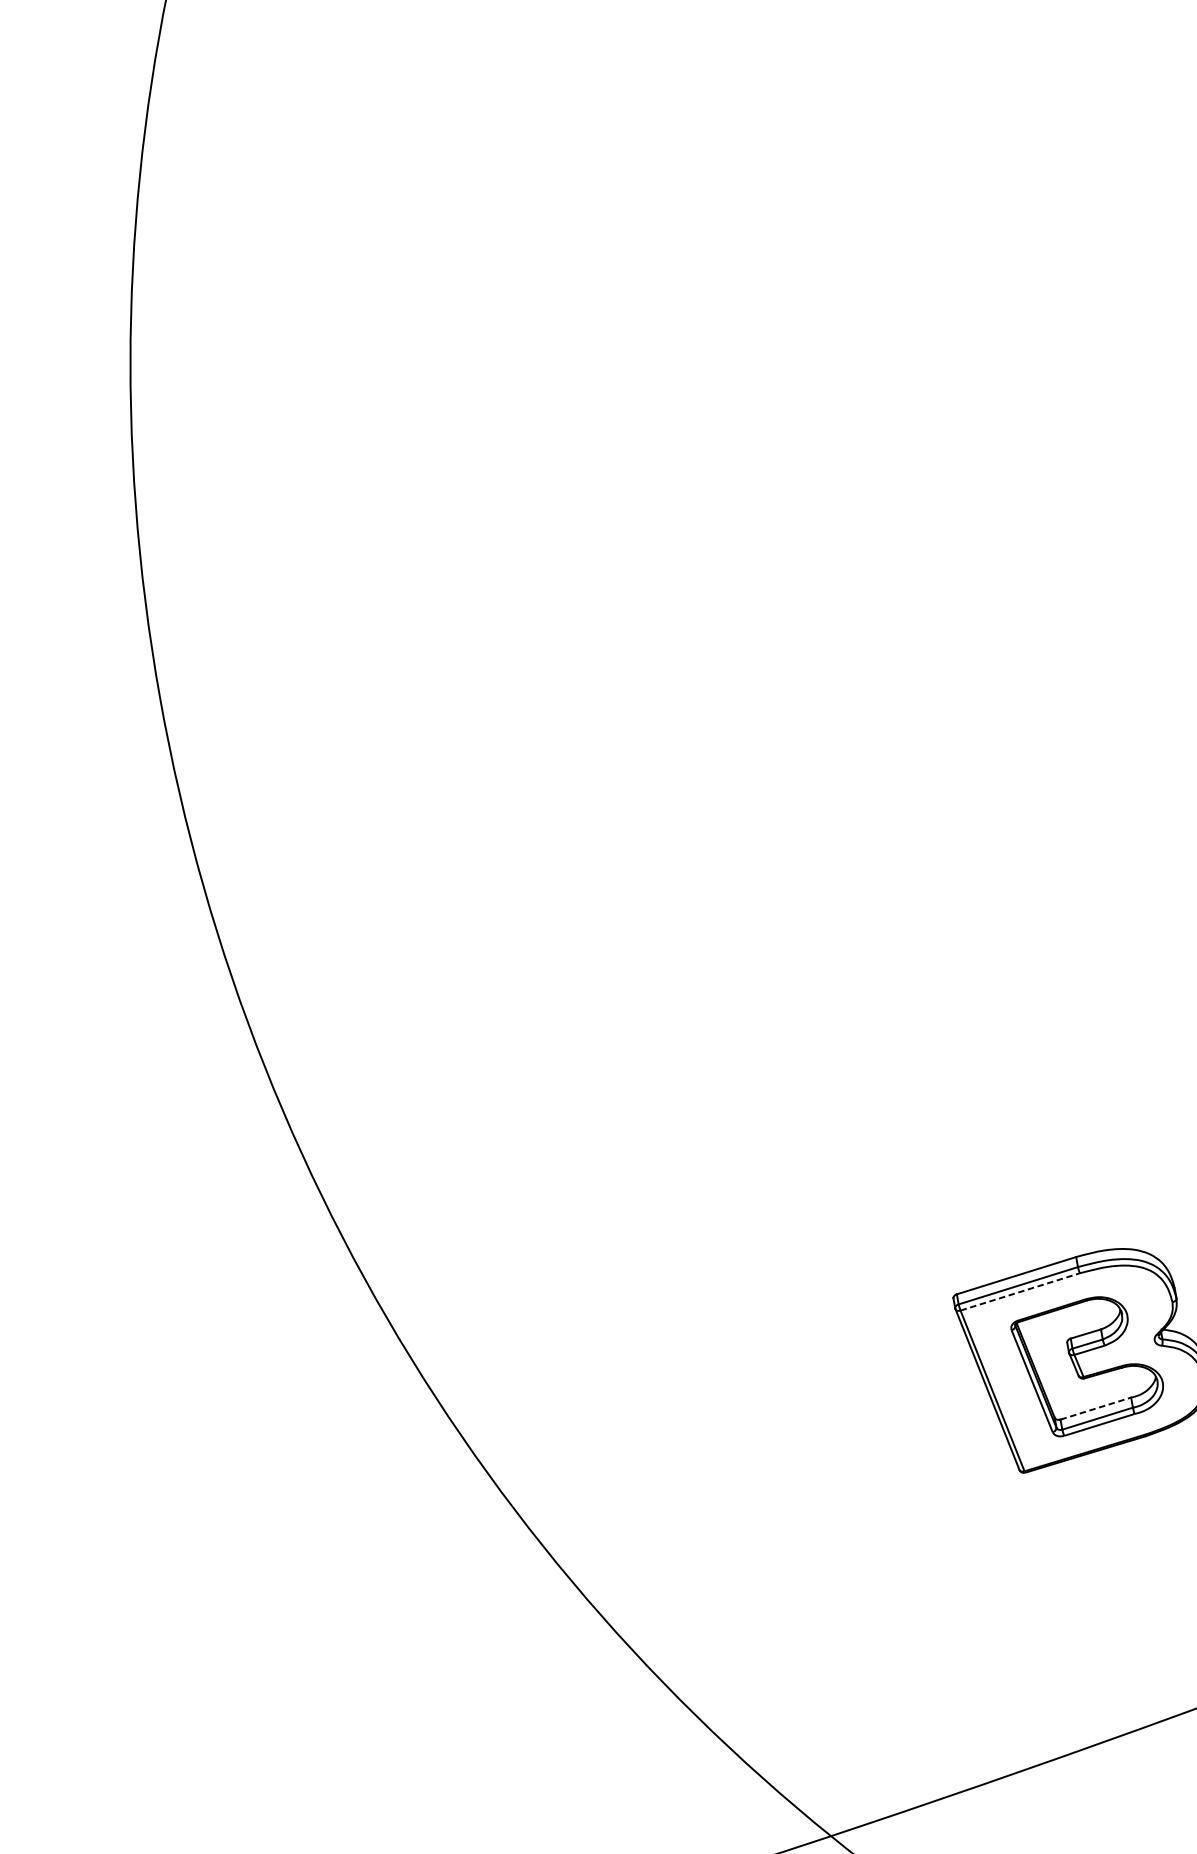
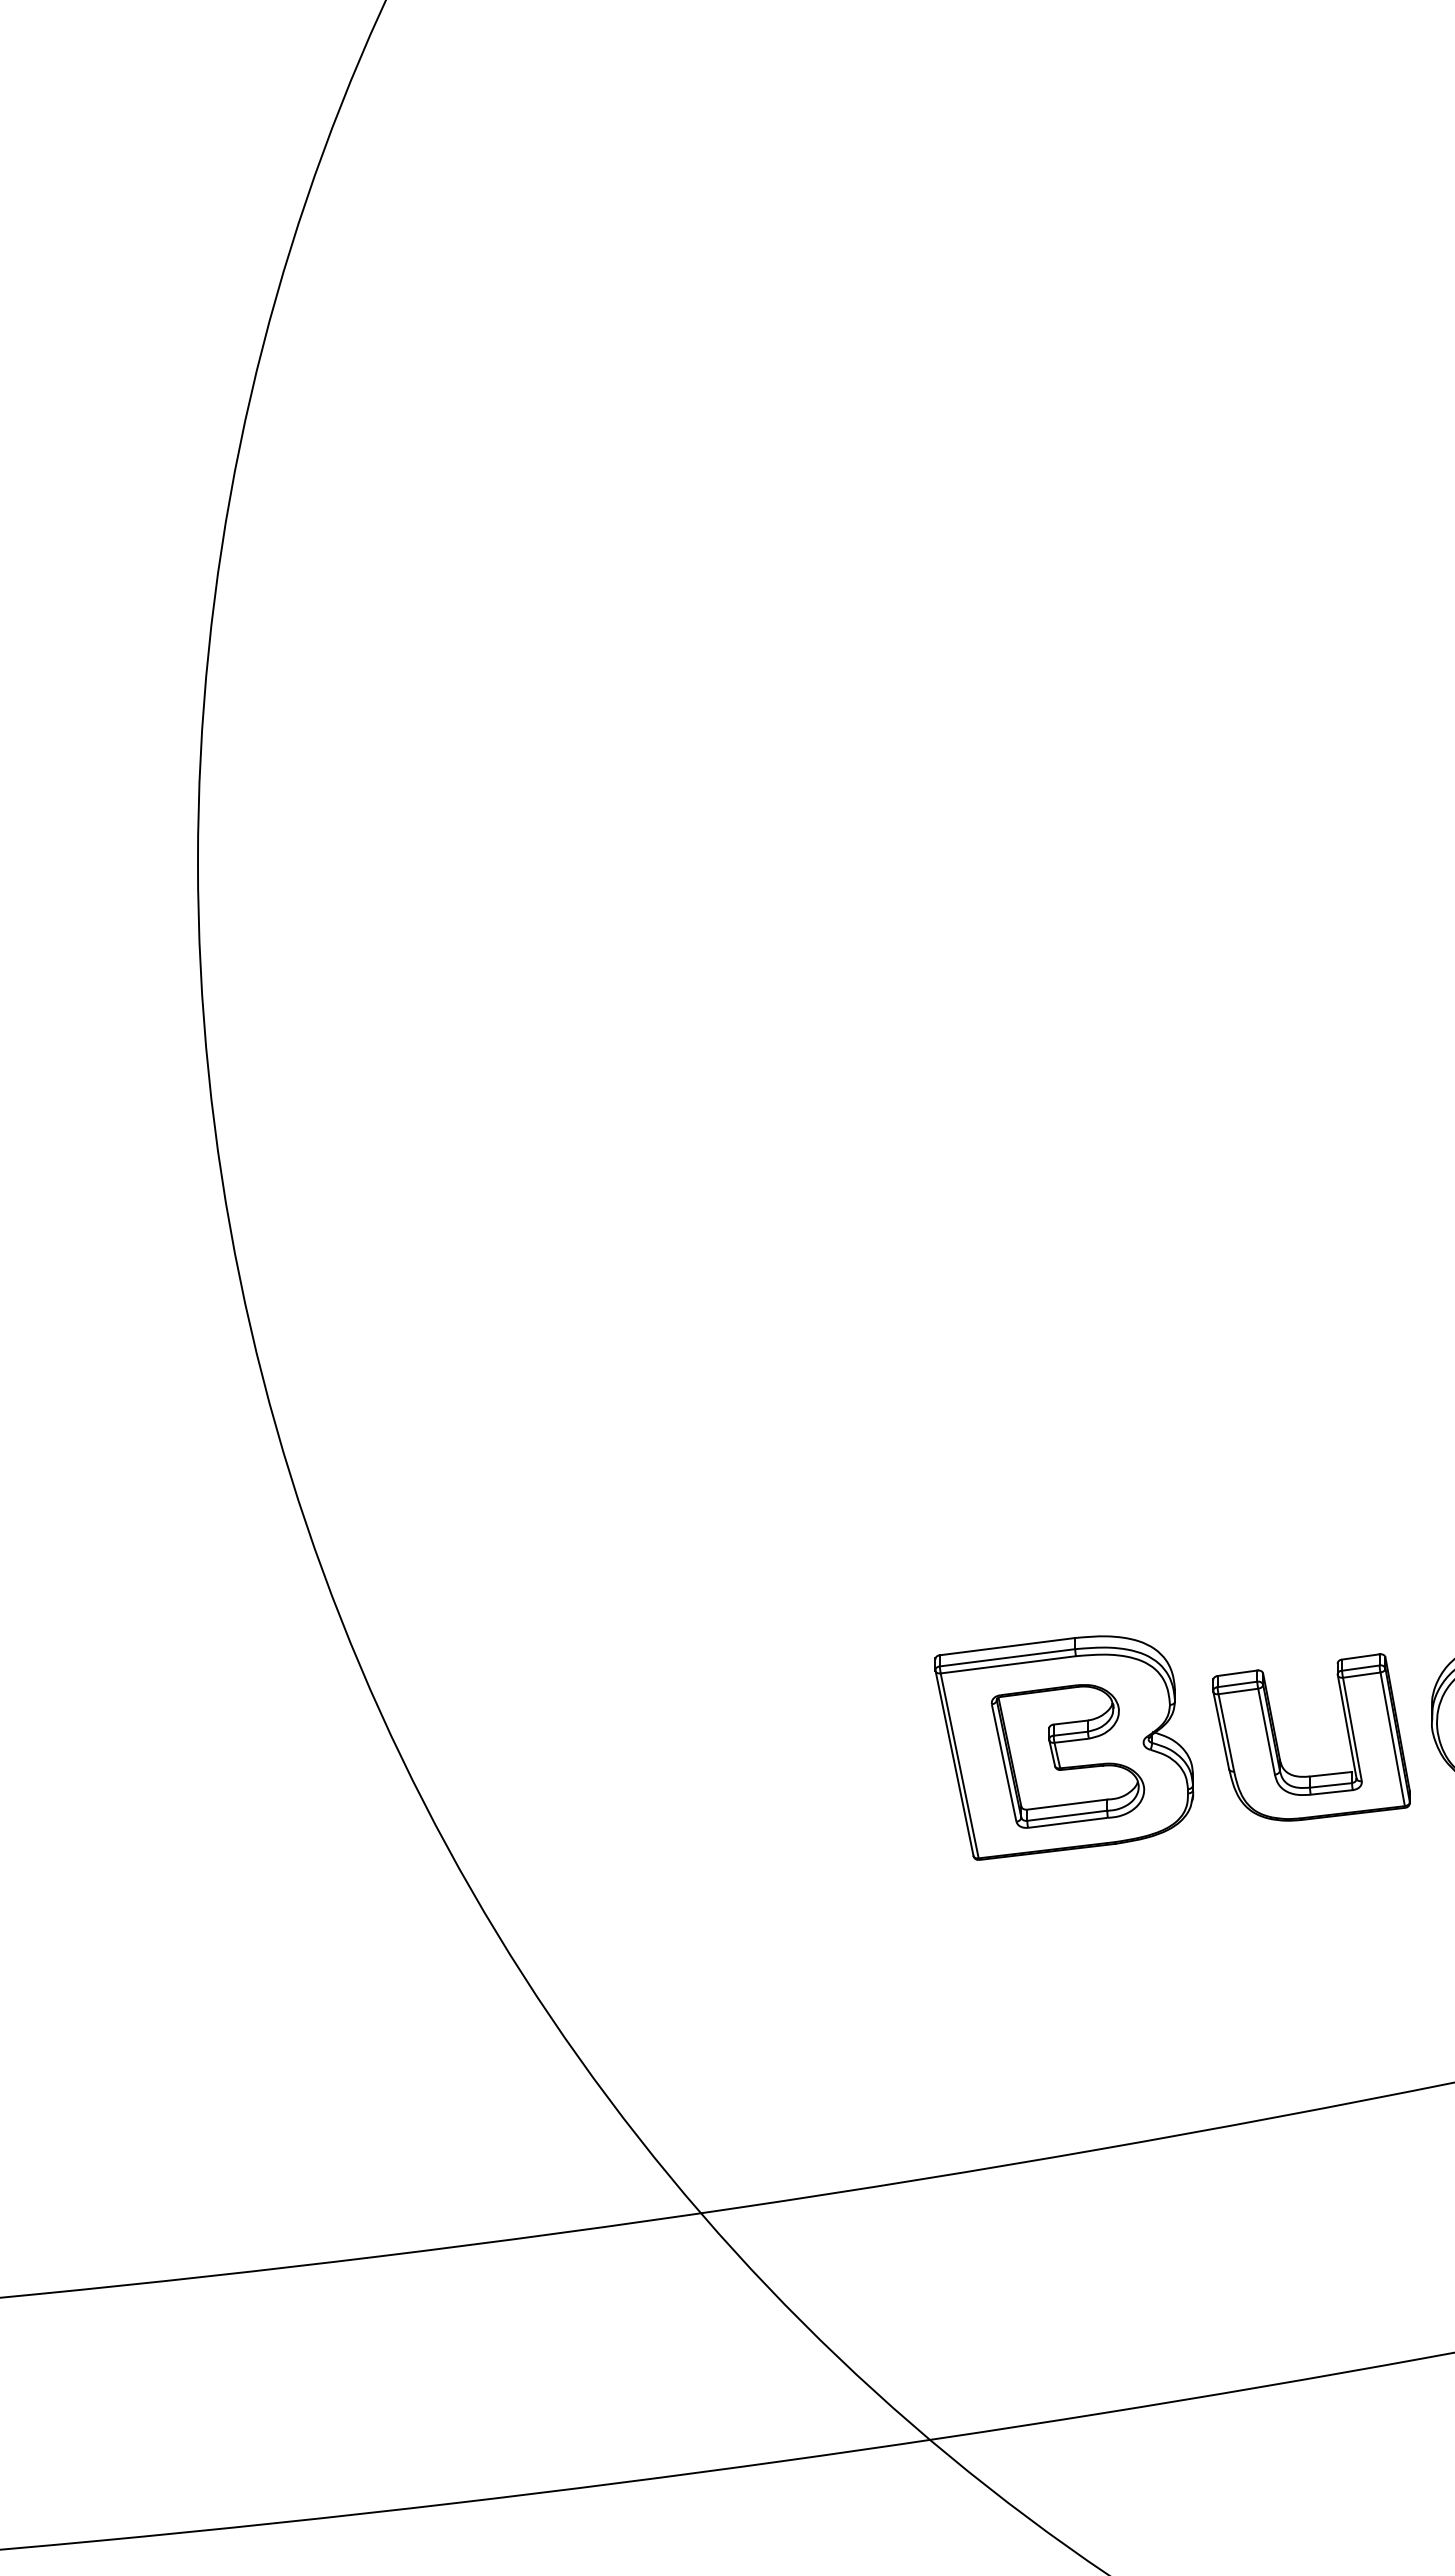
line: (1020, 1291) -> (1008, 1664), dashed -> solid
line: (1096, 1408) -> (1067, 1804), dashed -> solid

